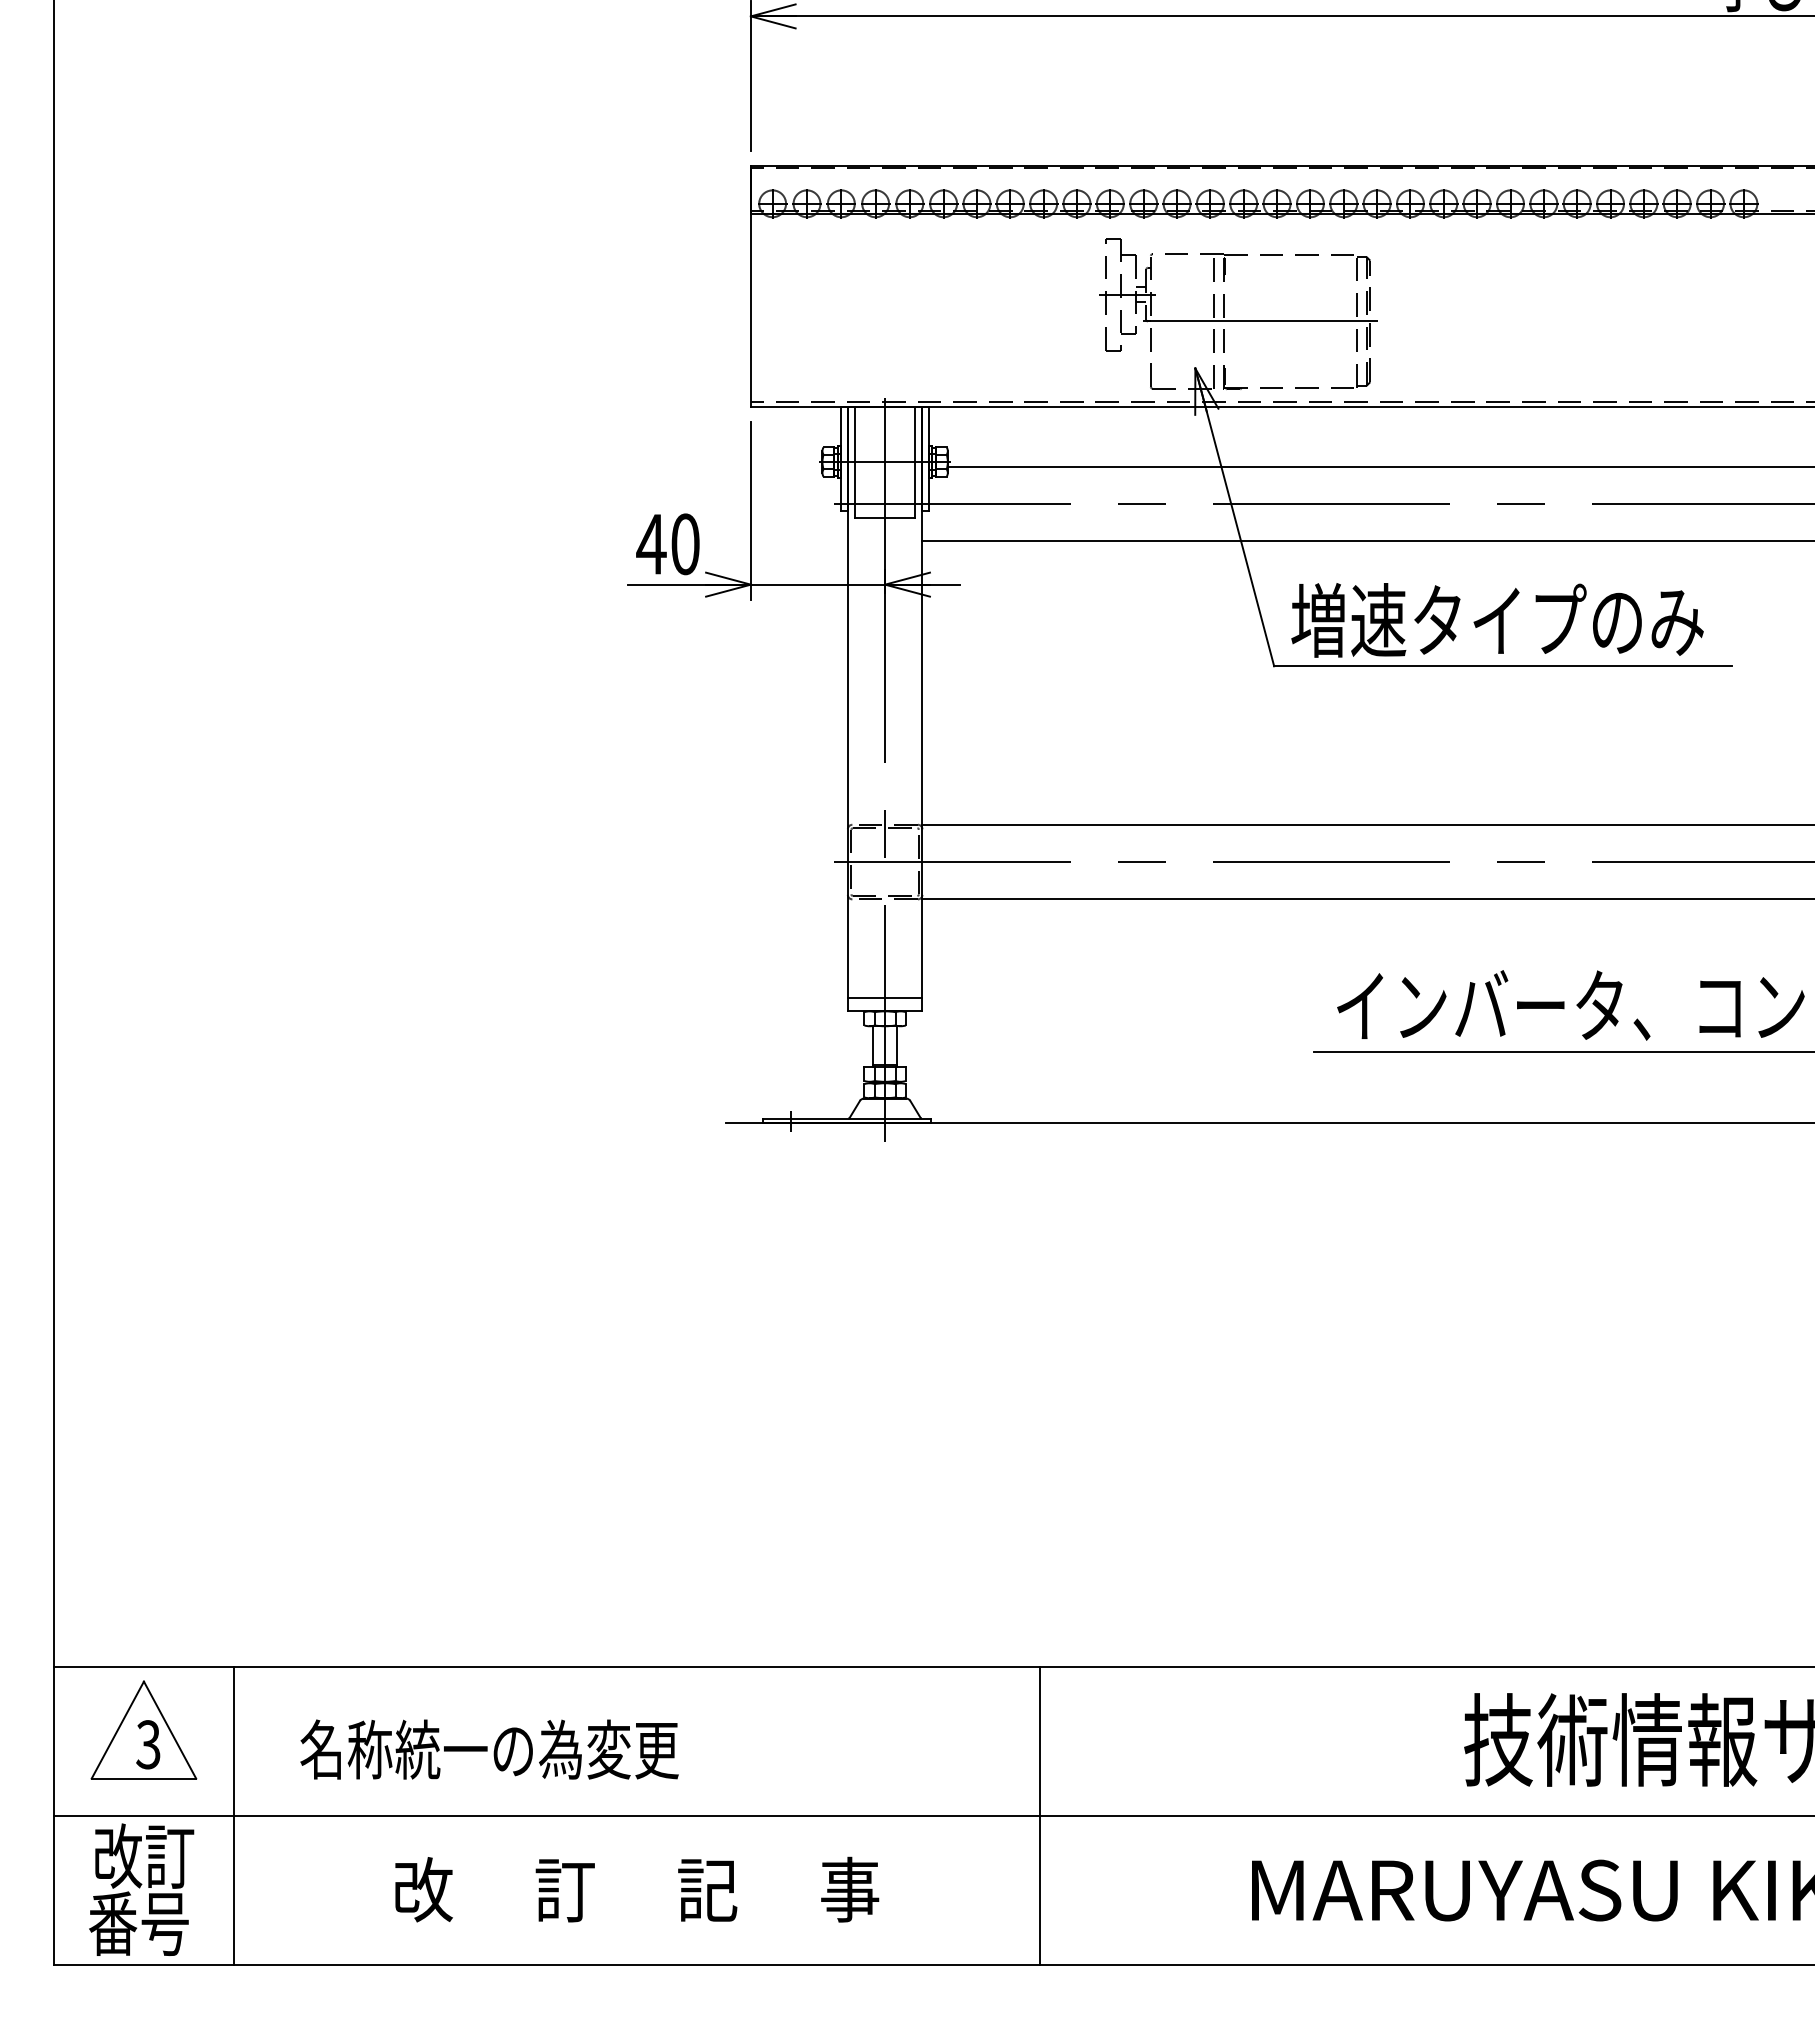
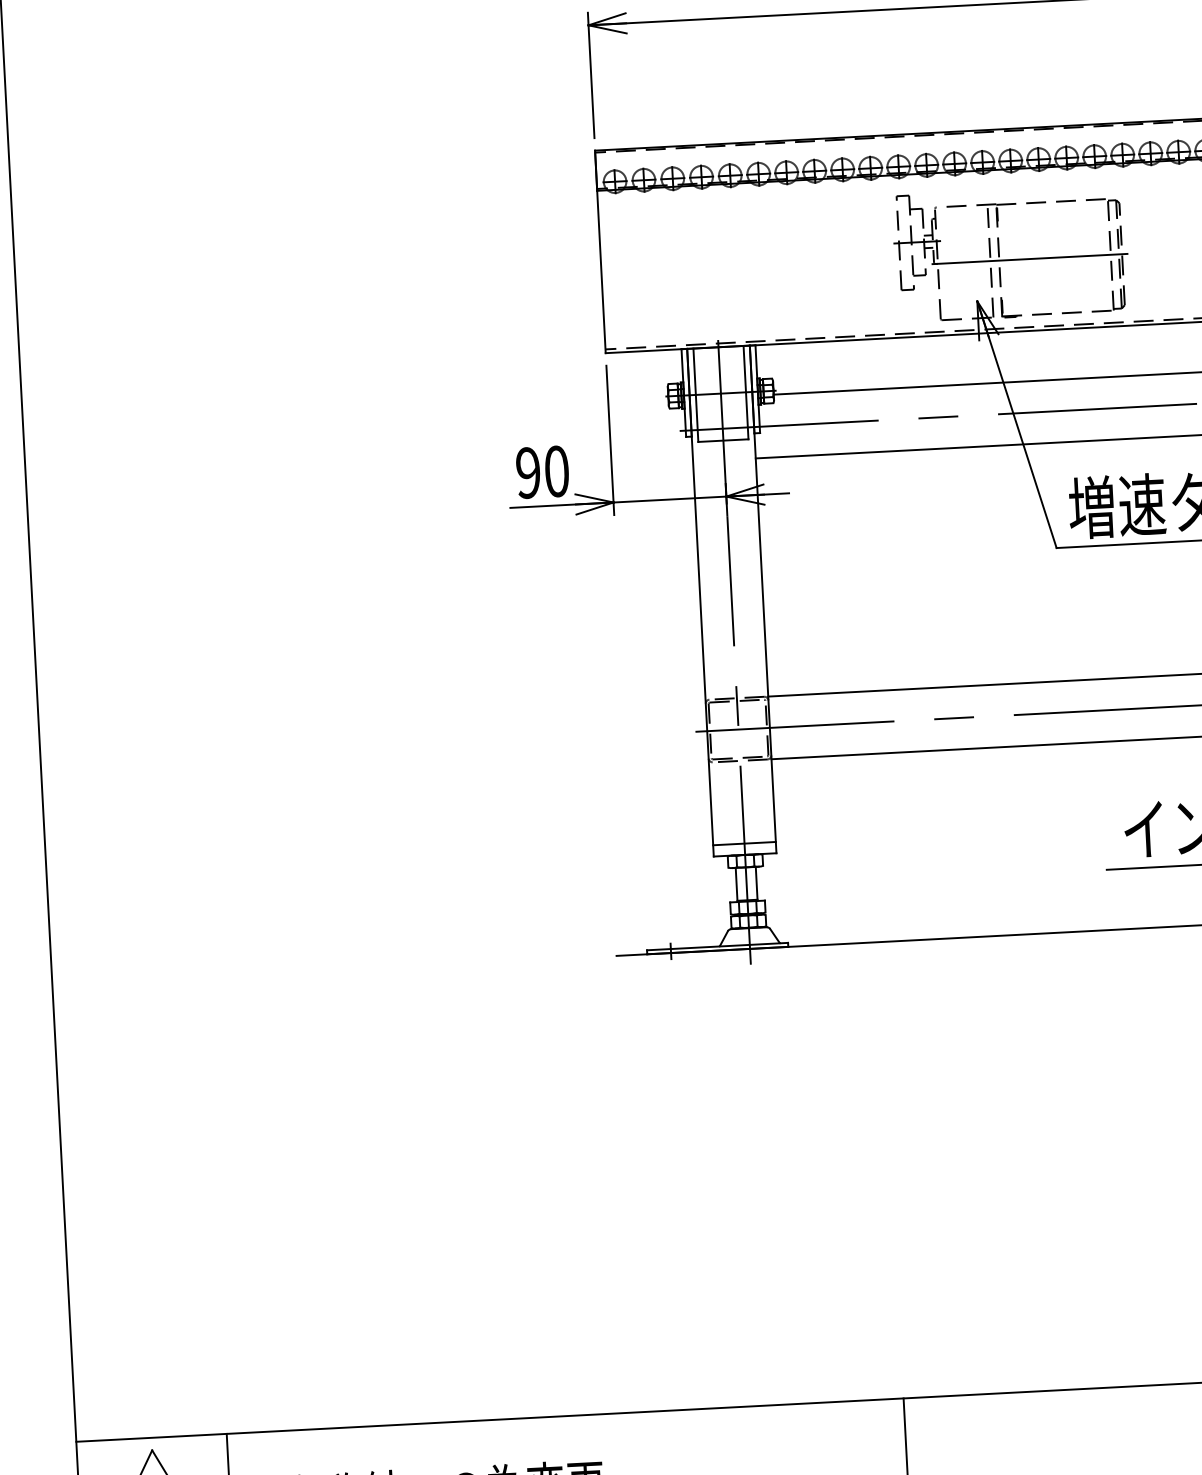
text: (651, 544) -> (528, 473), 40 -> 90

